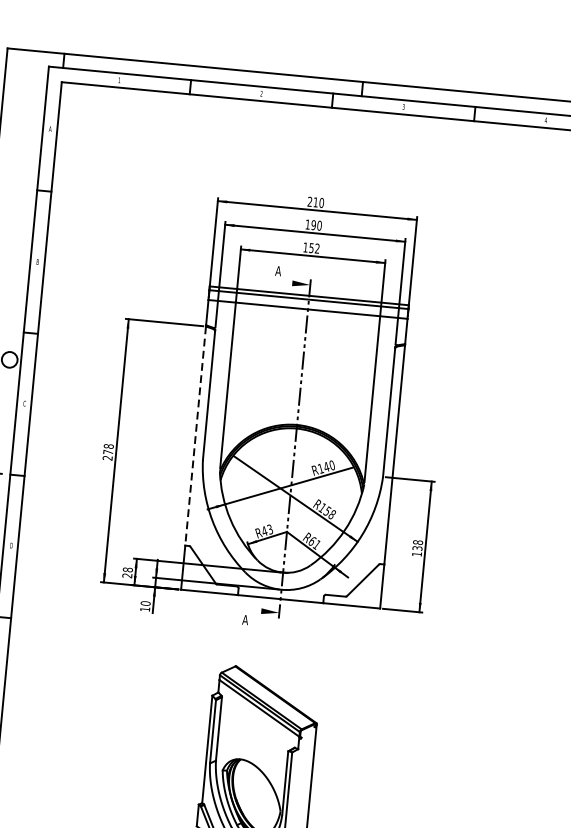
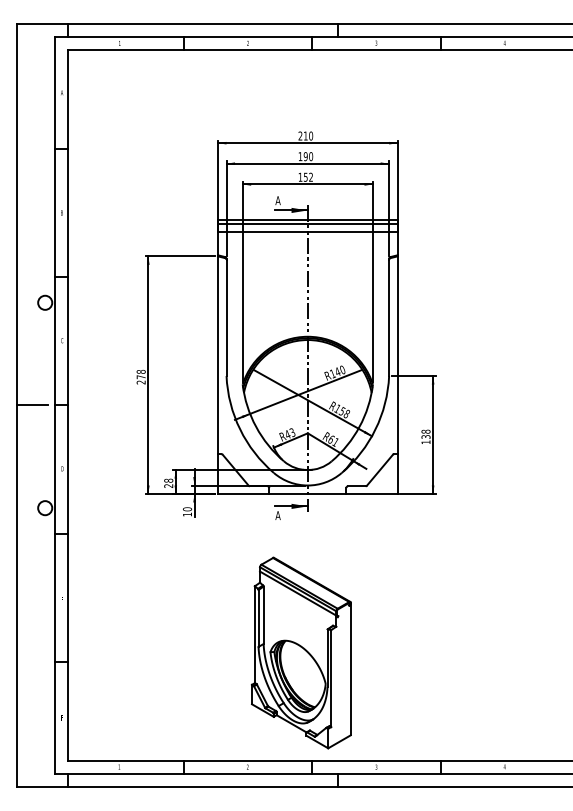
line: (292, 283) -> (291, 210), added
line: (196, 436) -> (218, 355), dashed -> solid
line: (261, 611) -> (291, 506), added

